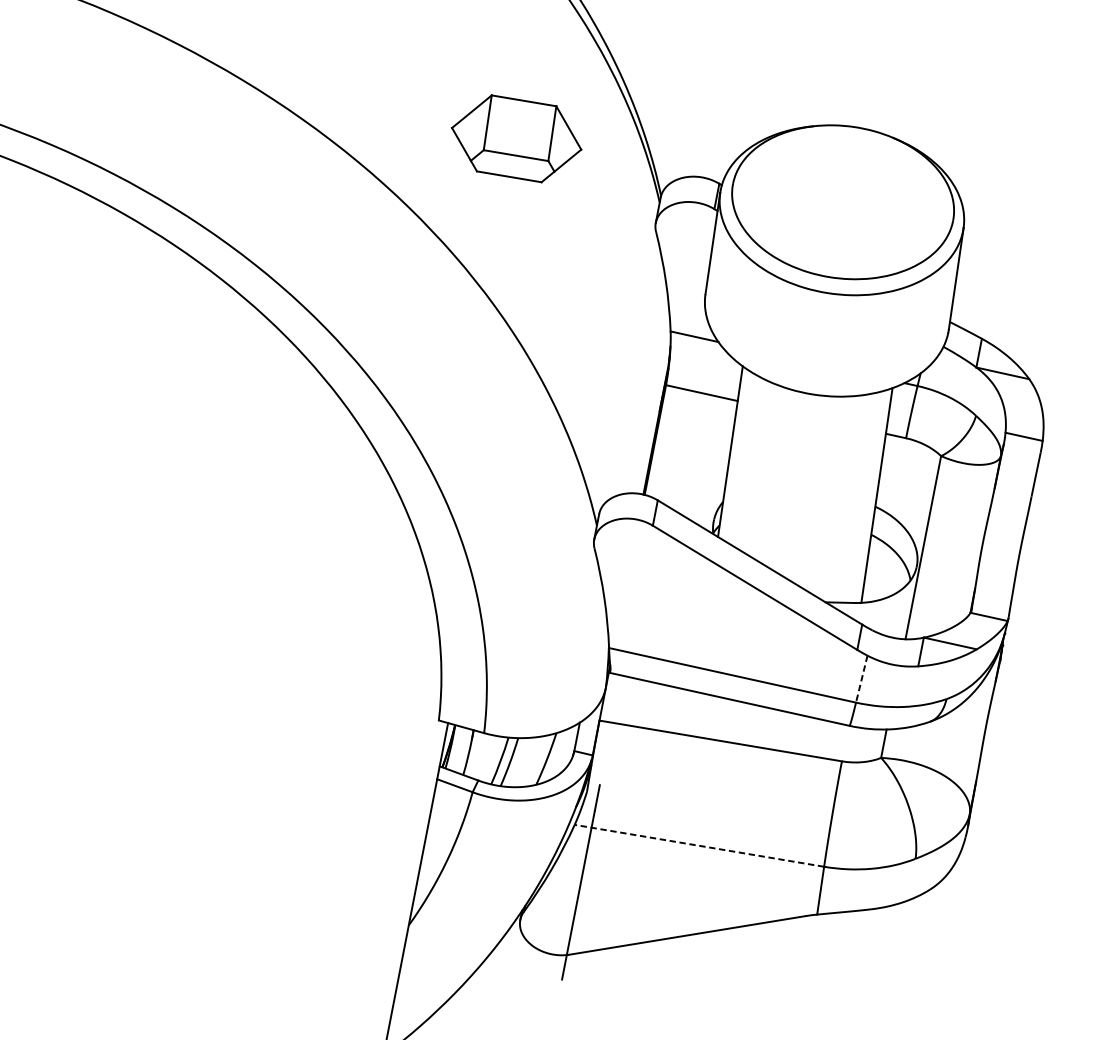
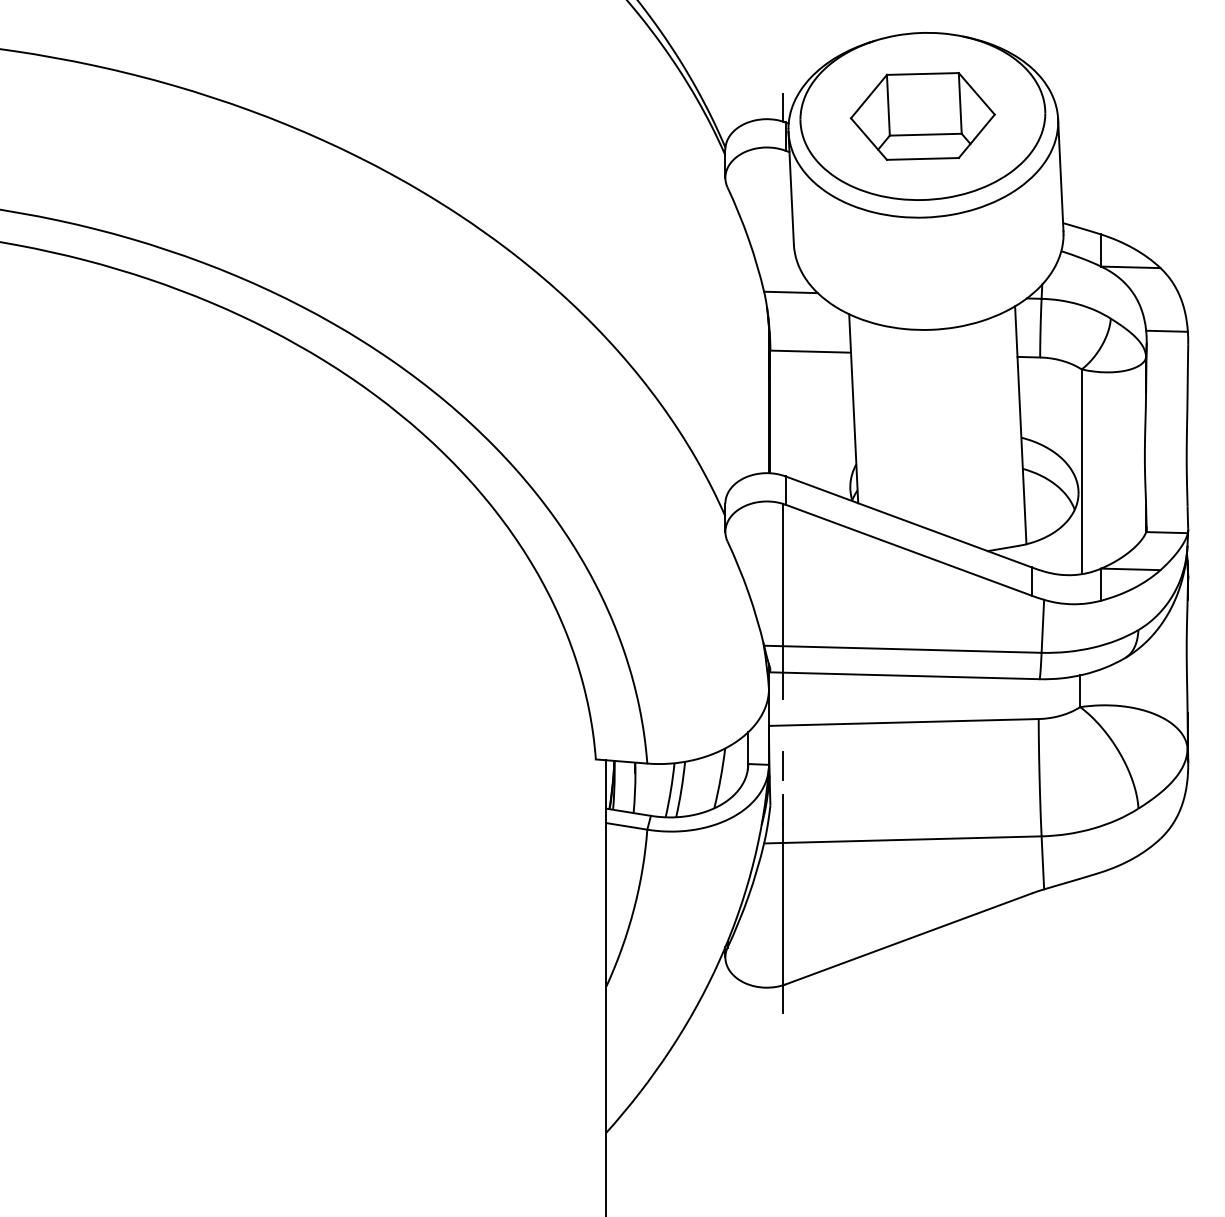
part: (516, 138) -> (922, 116), moved
line: (719, 169) -> (782, 107), added
line: (633, 611) -> (782, 601), added
line: (861, 679) -> (1042, 626), dashed -> solid
line: (604, 758) -> (782, 765), added
line: (699, 845) -> (902, 839), dashed -> solid

